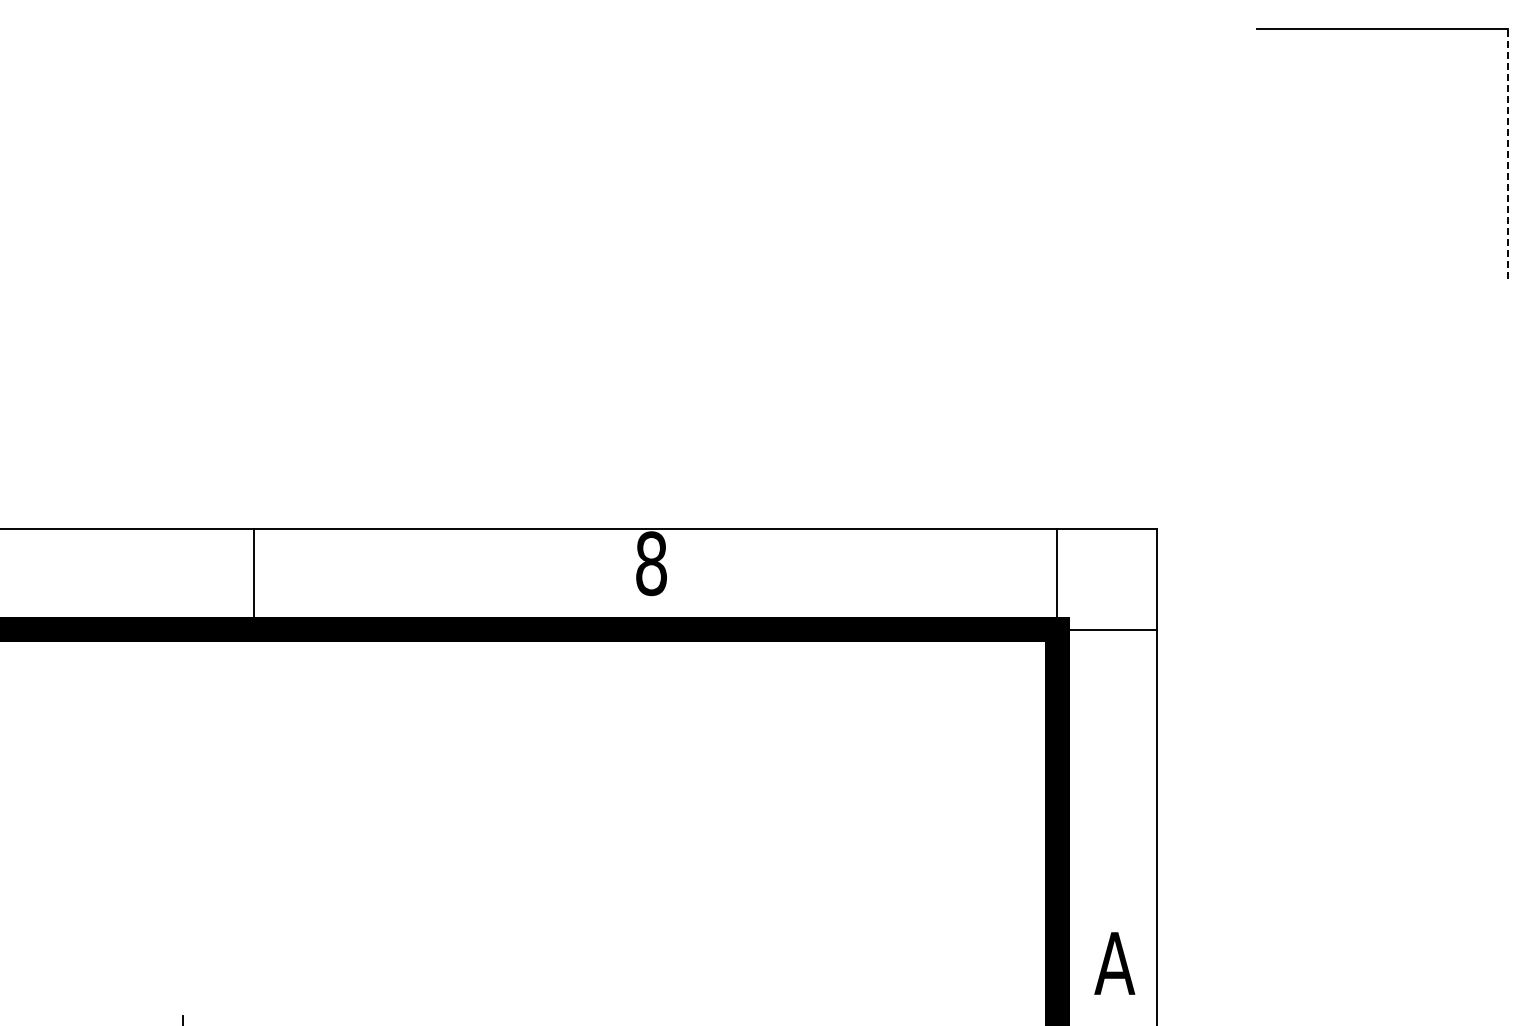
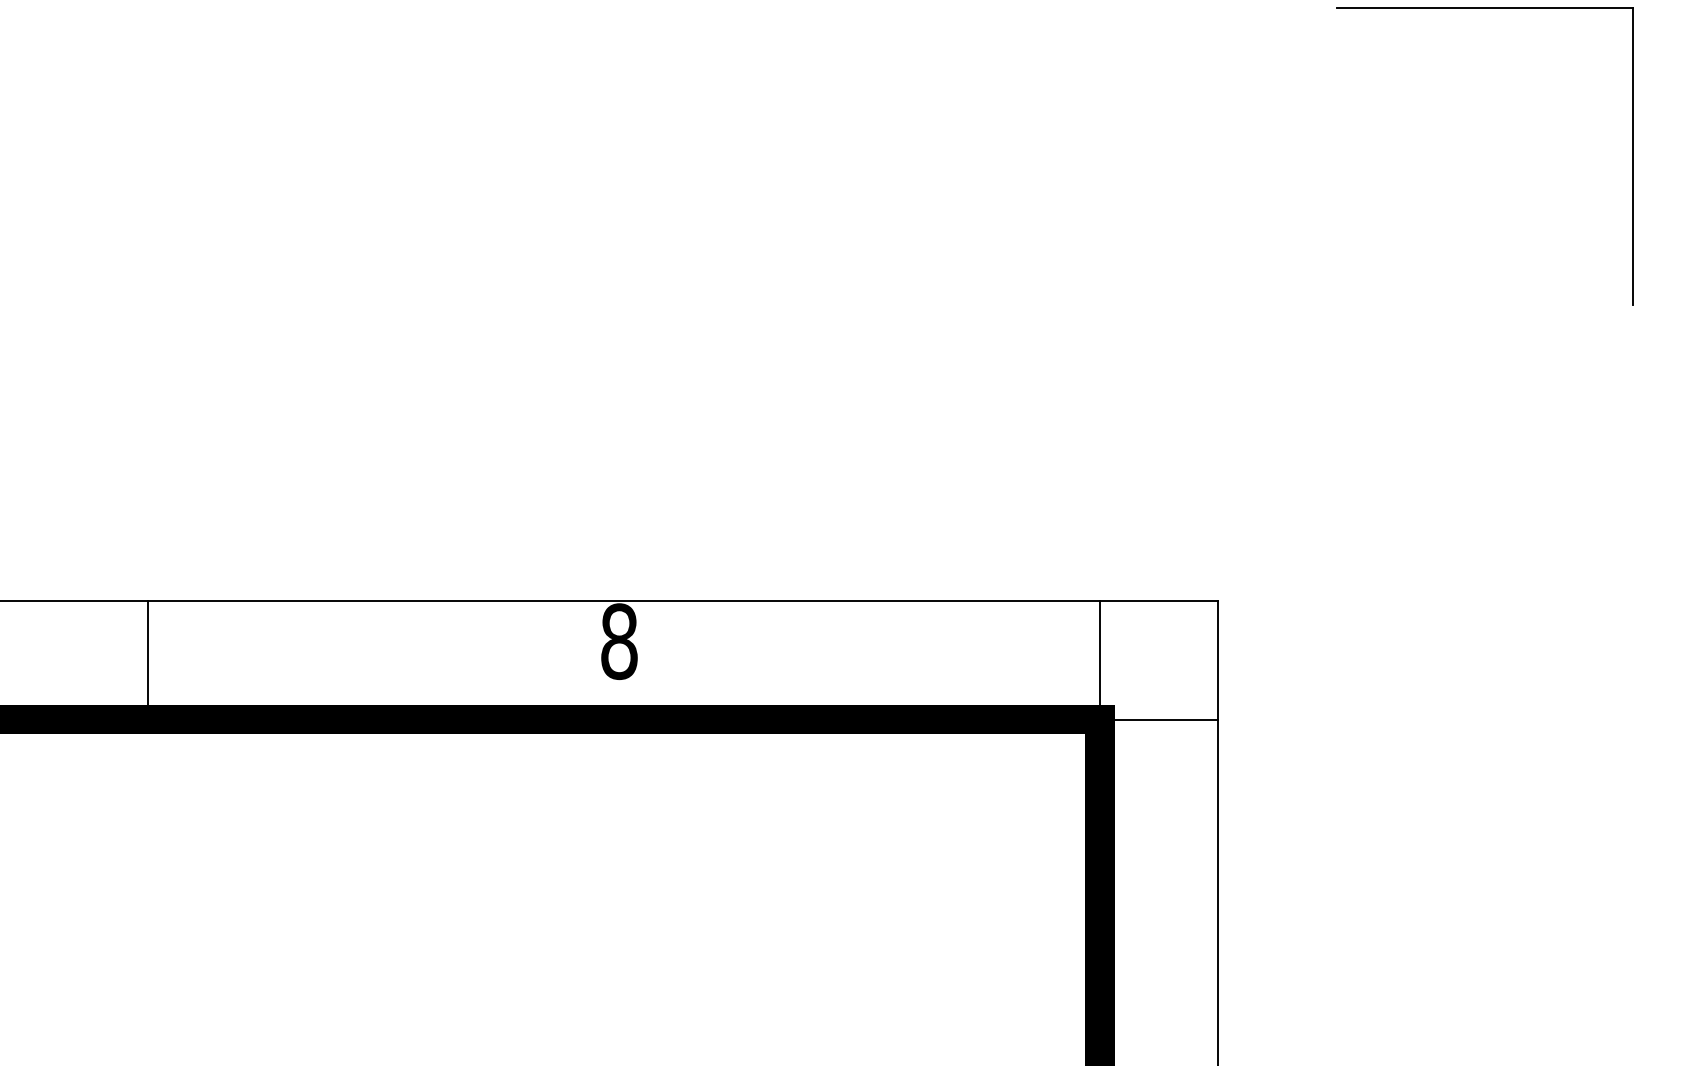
line: (1507, 153) -> (1633, 155), dashed -> solid

